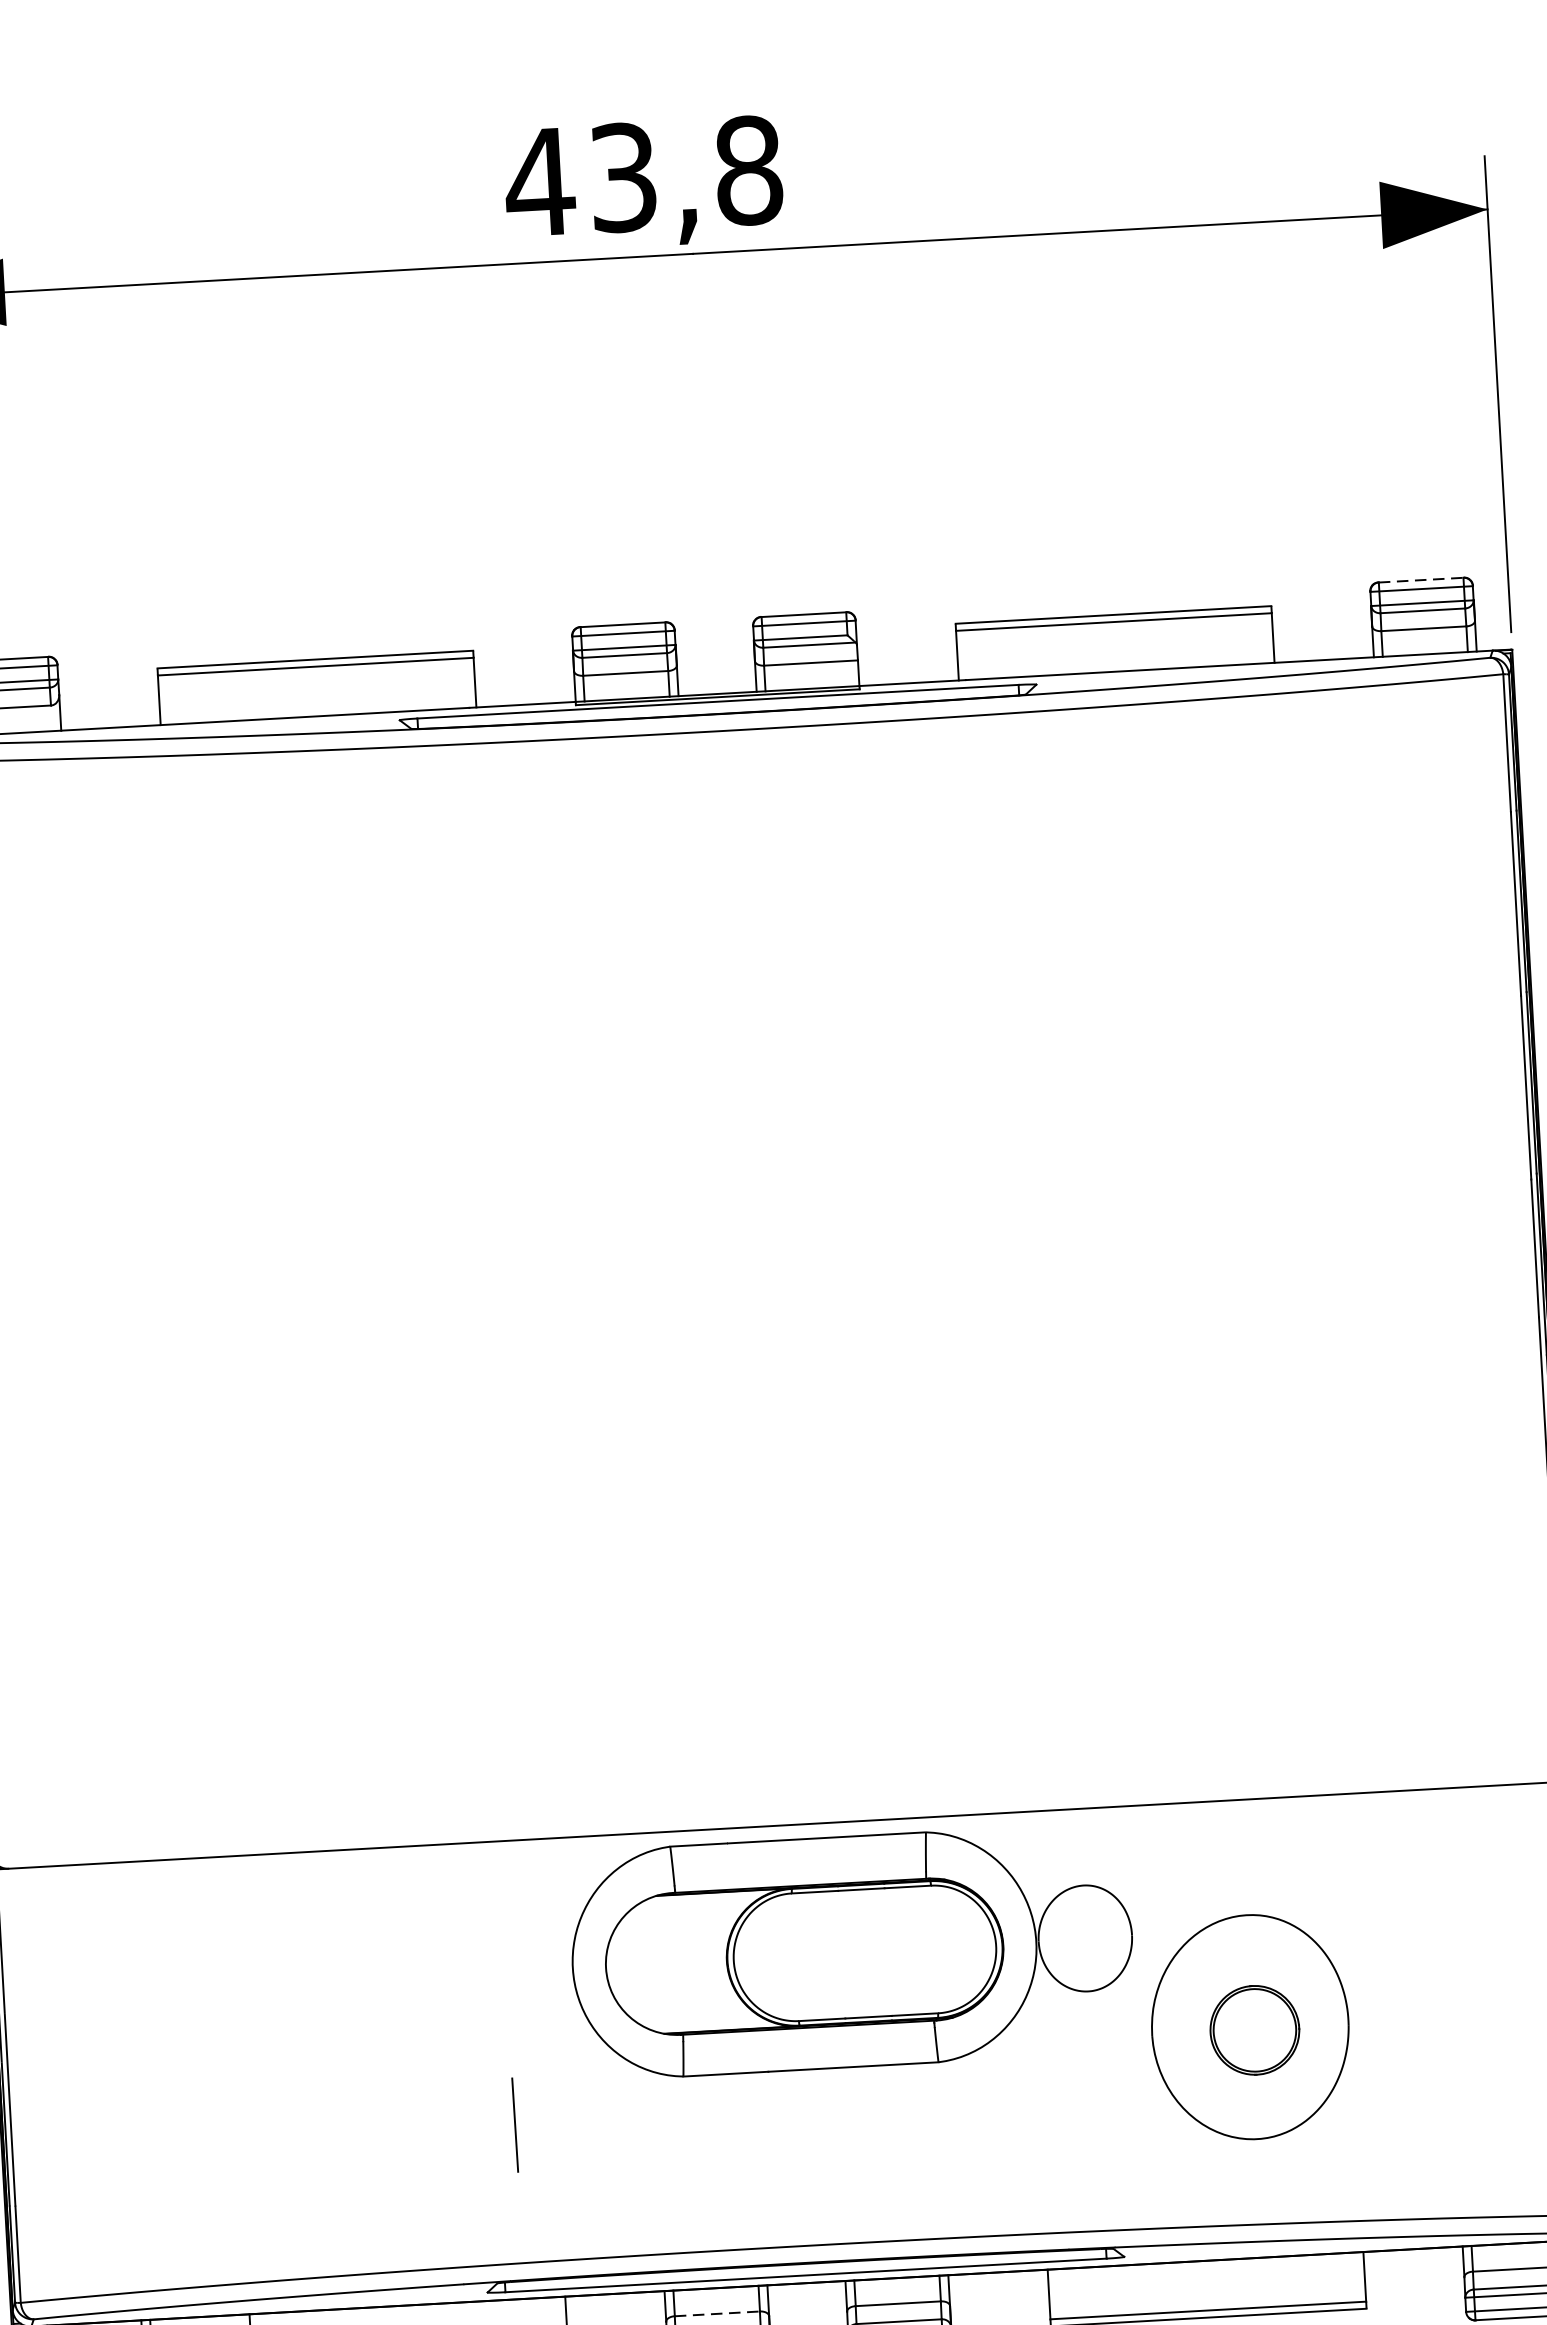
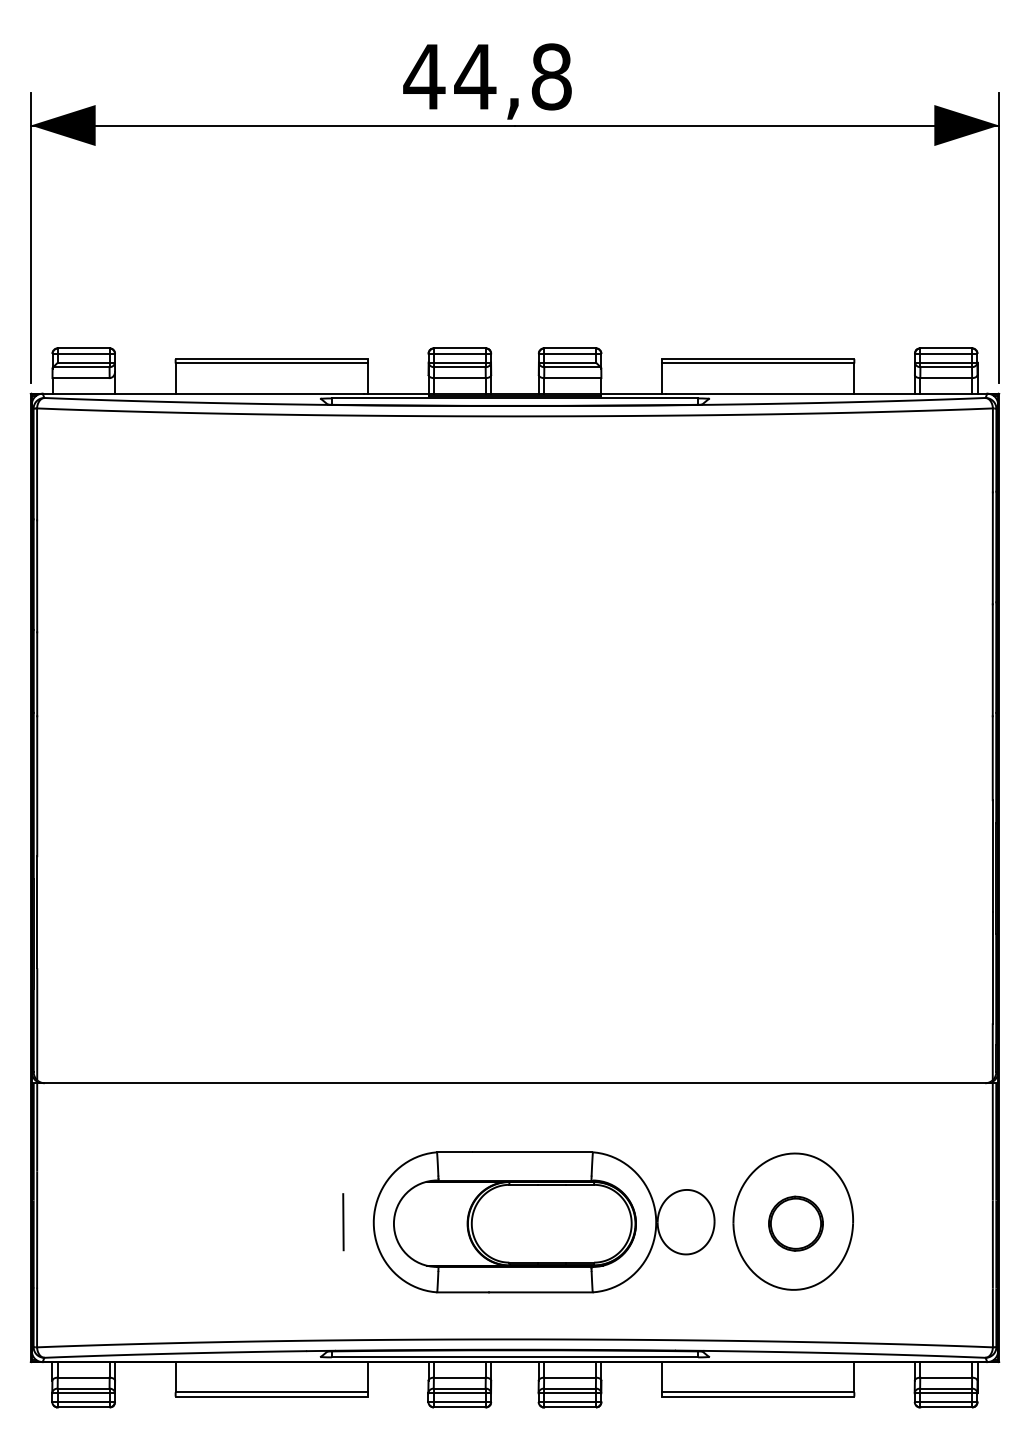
text: (623, 176) -> (475, 76), 43,8 -> 44,8
line: (1421, 580) -> (946, 348), dashed -> solid
part: (851, 1952) -> (543, 1222), moved
line: (515, 2125) -> (343, 1222), moved
line: (716, 2313) -> (459, 1377), dashed -> solid

